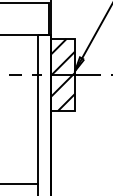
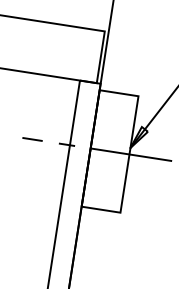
hatch: (63, 74) -> (110, 150), removed

